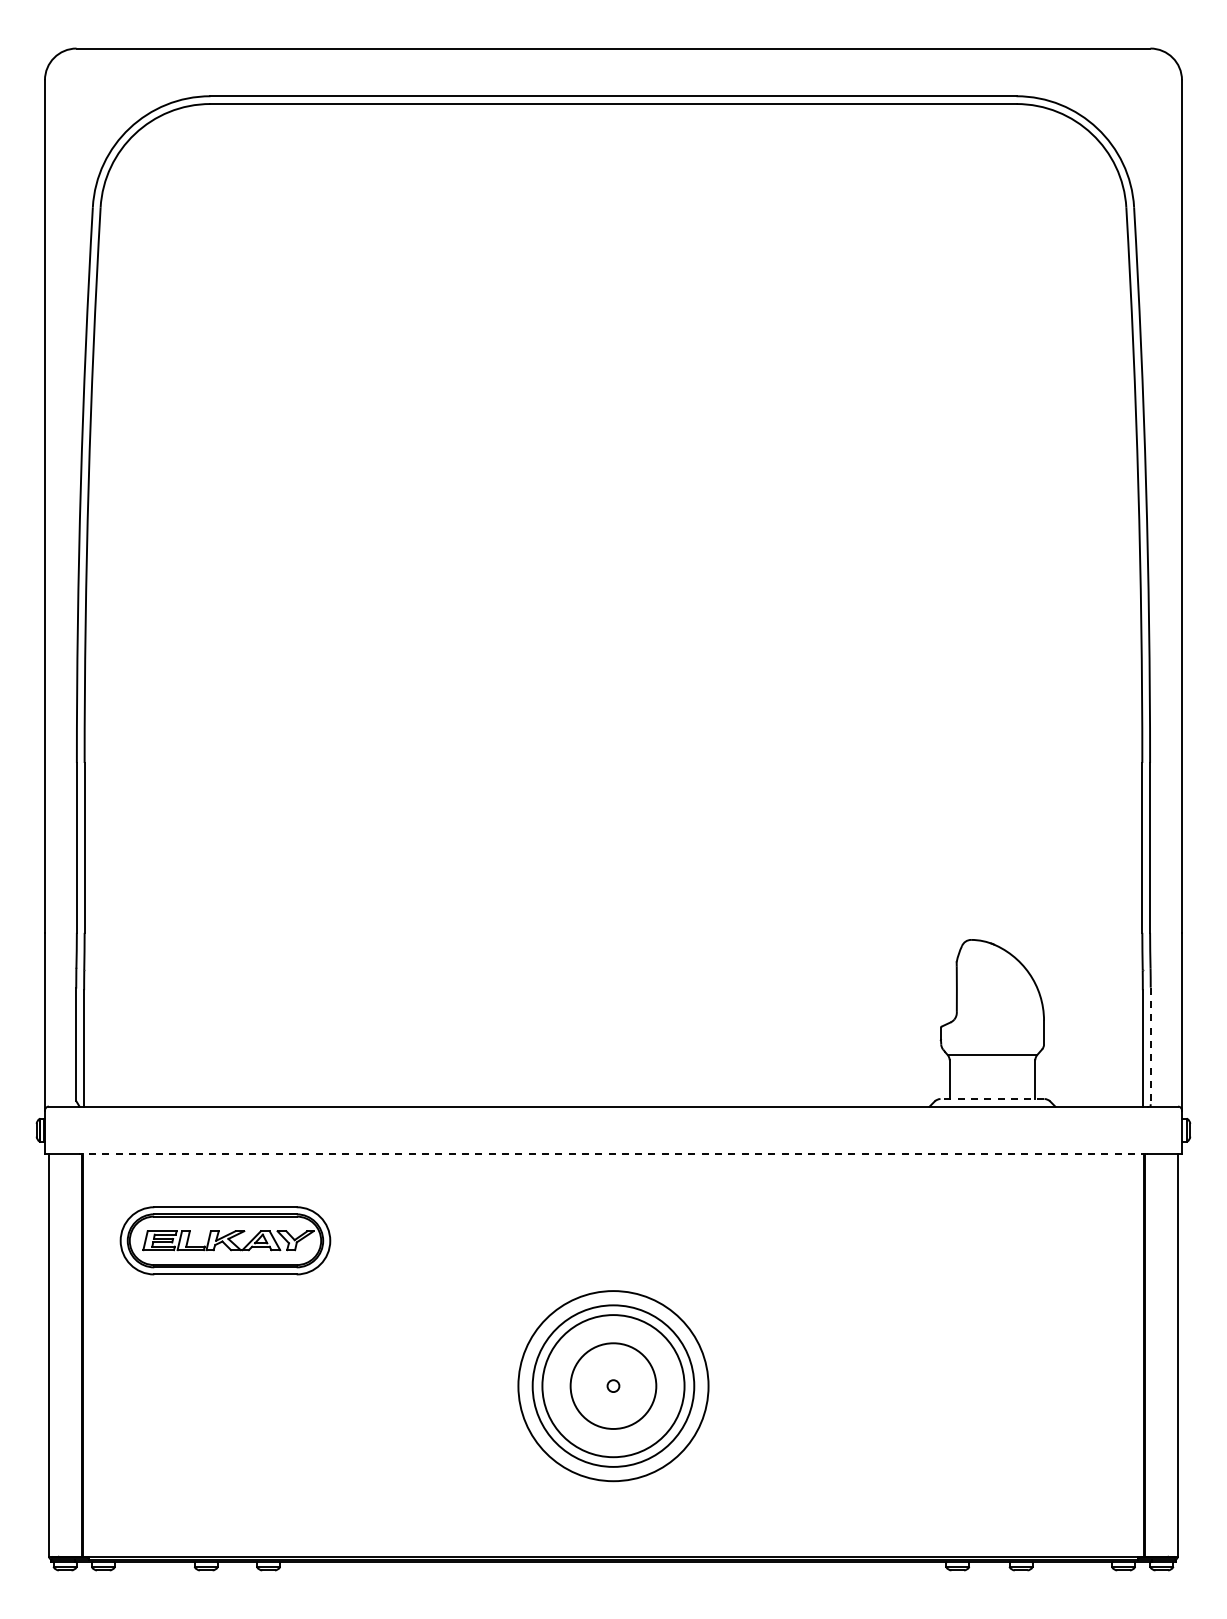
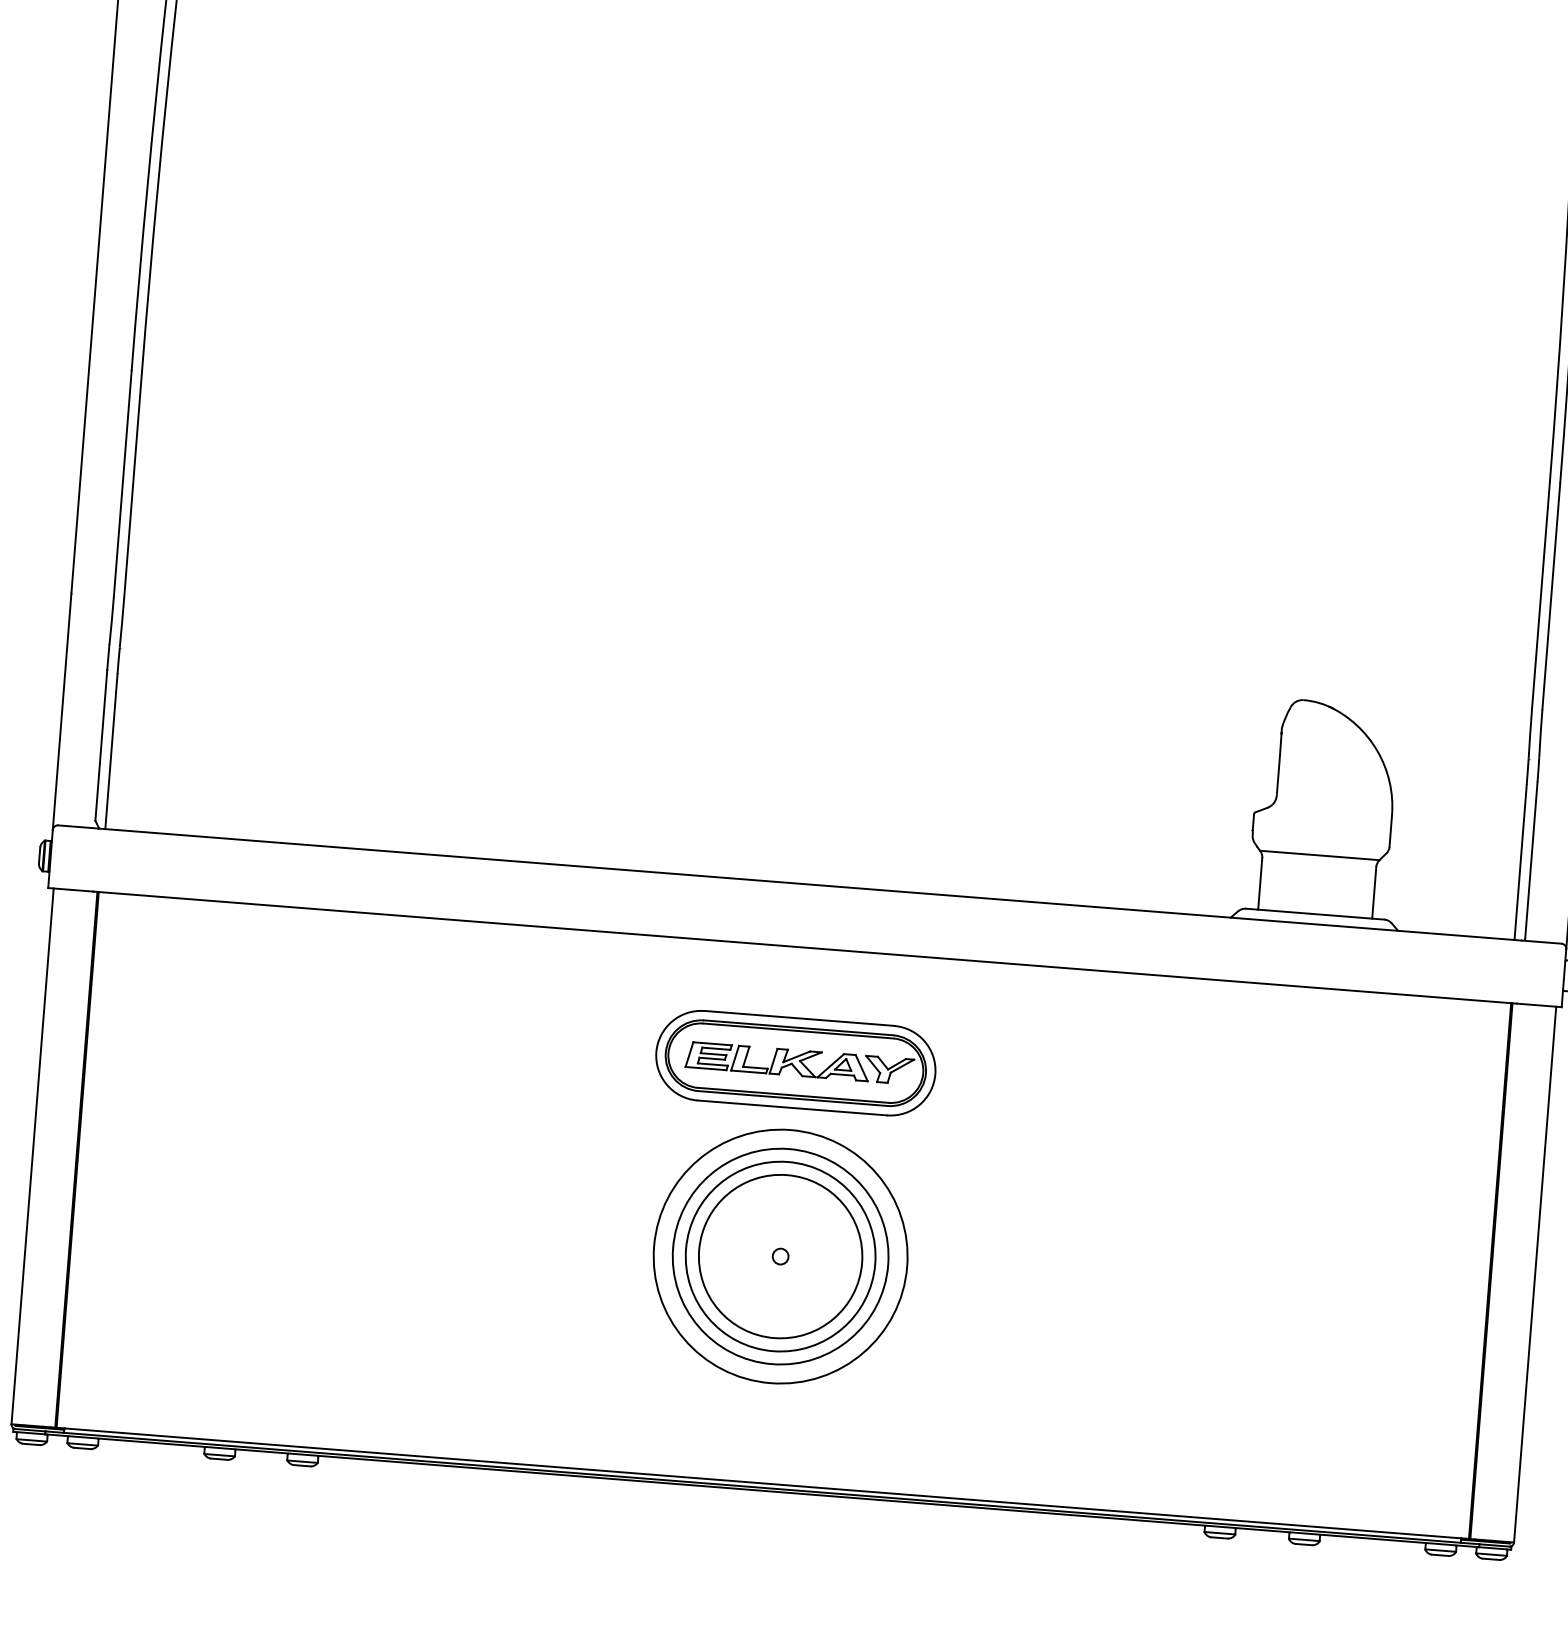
line: (1150, 1046) -> (1531, 860), dashed -> solid
line: (992, 1099) -> (1315, 914), dashed -> solid
line: (613, 1154) -> (804, 948), dashed -> solid
part: (225, 1240) -> (795, 1062), moved
circle: (613, 1385) -> (780, 1255), size x1.43

